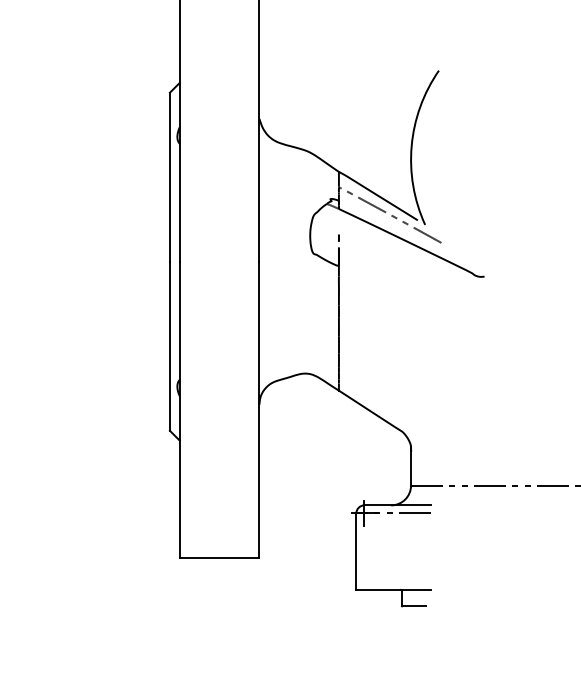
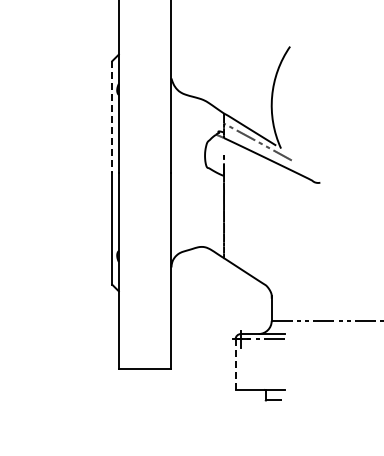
line: (170, 177) -> (112, 117), solid -> dashed
line: (356, 552) -> (235, 365), solid -> dashed

